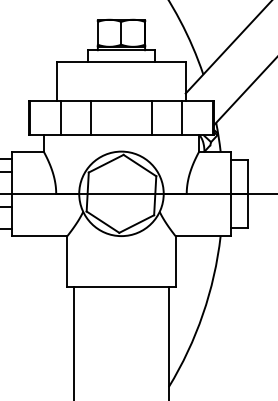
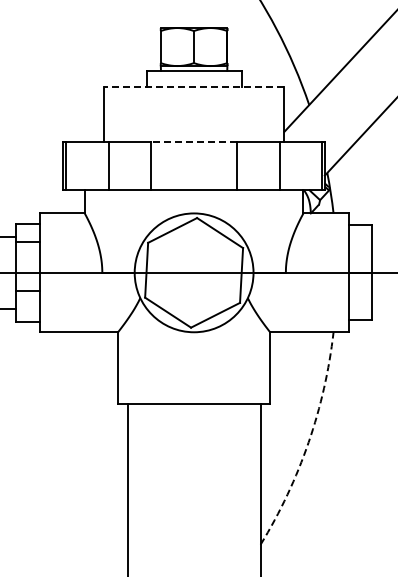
line: (121, 62) -> (193, 87), solid -> dashed
line: (121, 101) -> (194, 142), solid -> dashed
arc: (202, 314) -> (308, 442), solid -> dashed

